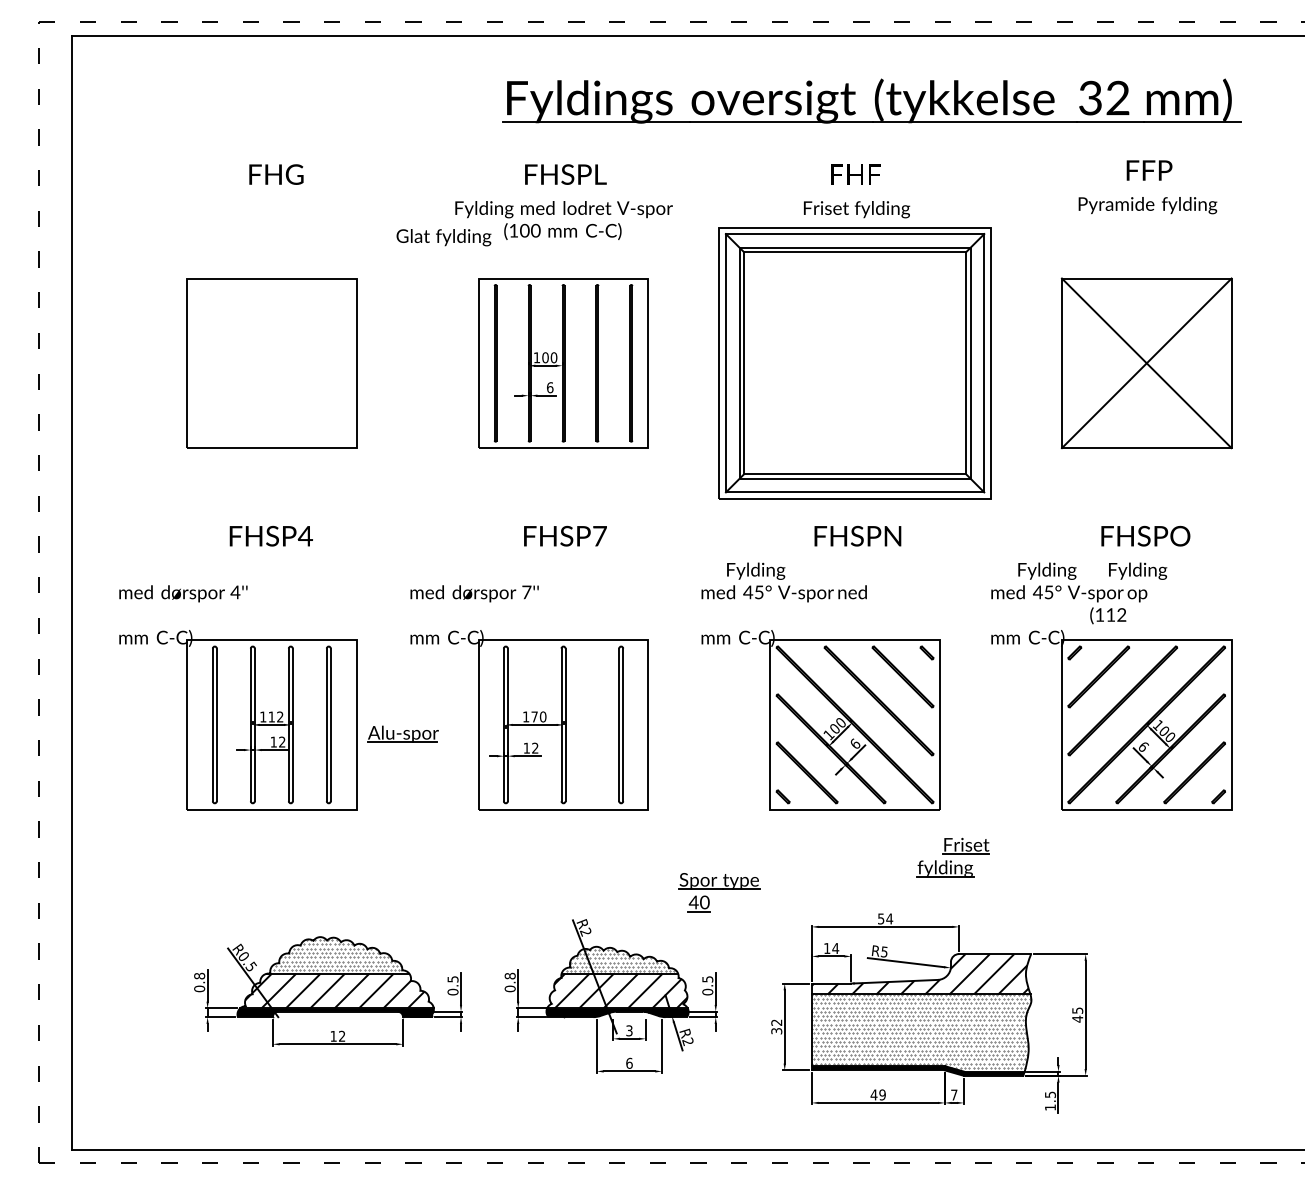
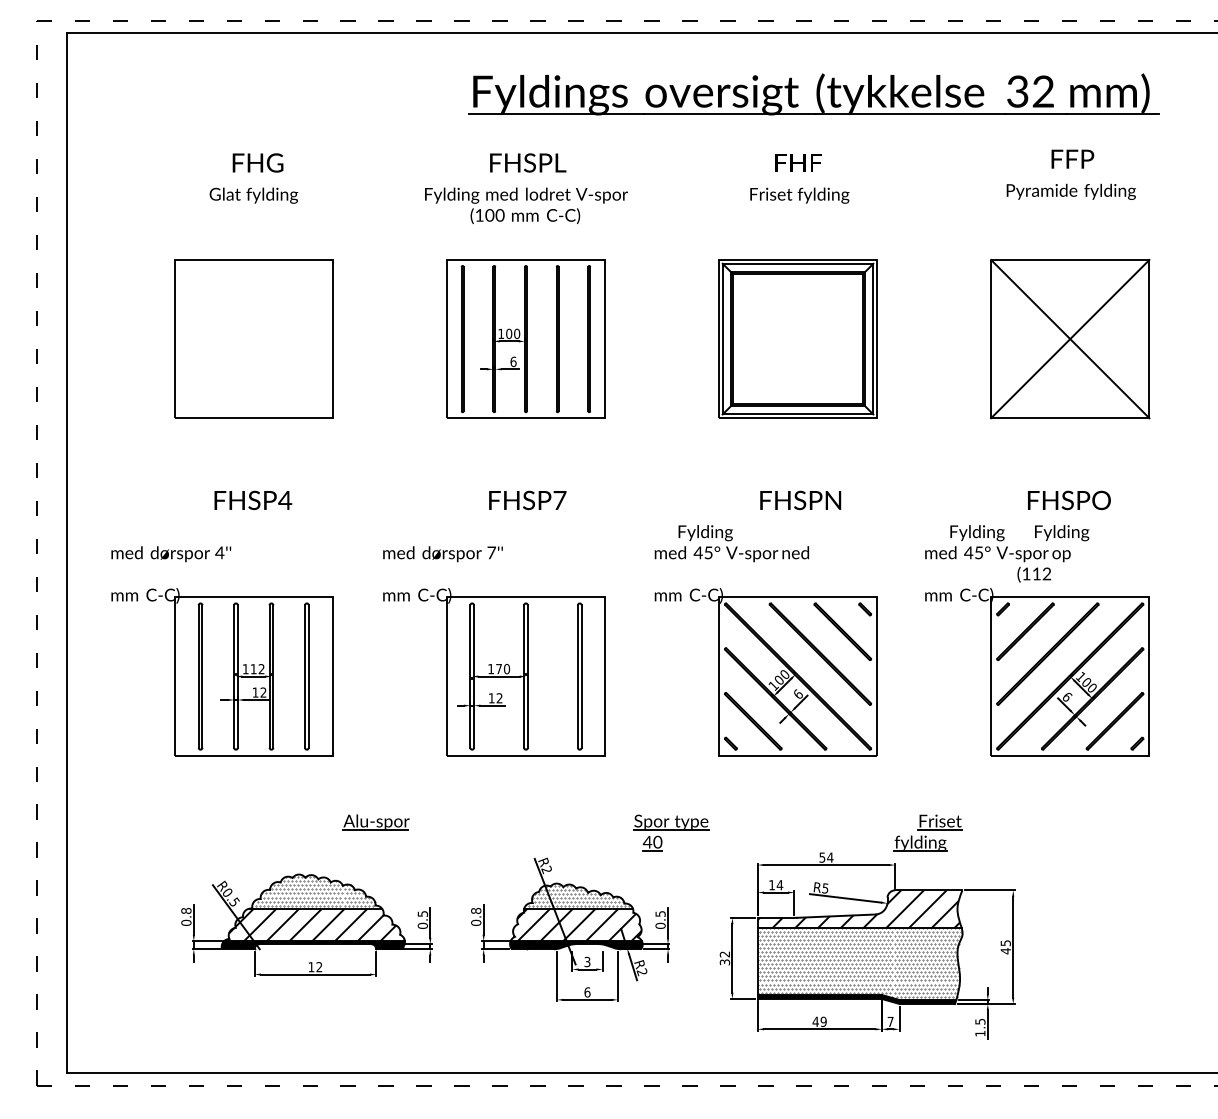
text: (443, 237) -> (253, 195), moved
part: (854, 363) -> (797, 339), size x0.62
part: (402, 733) -> (375, 821), moved
part: (952, 857) -> (927, 832), moved

